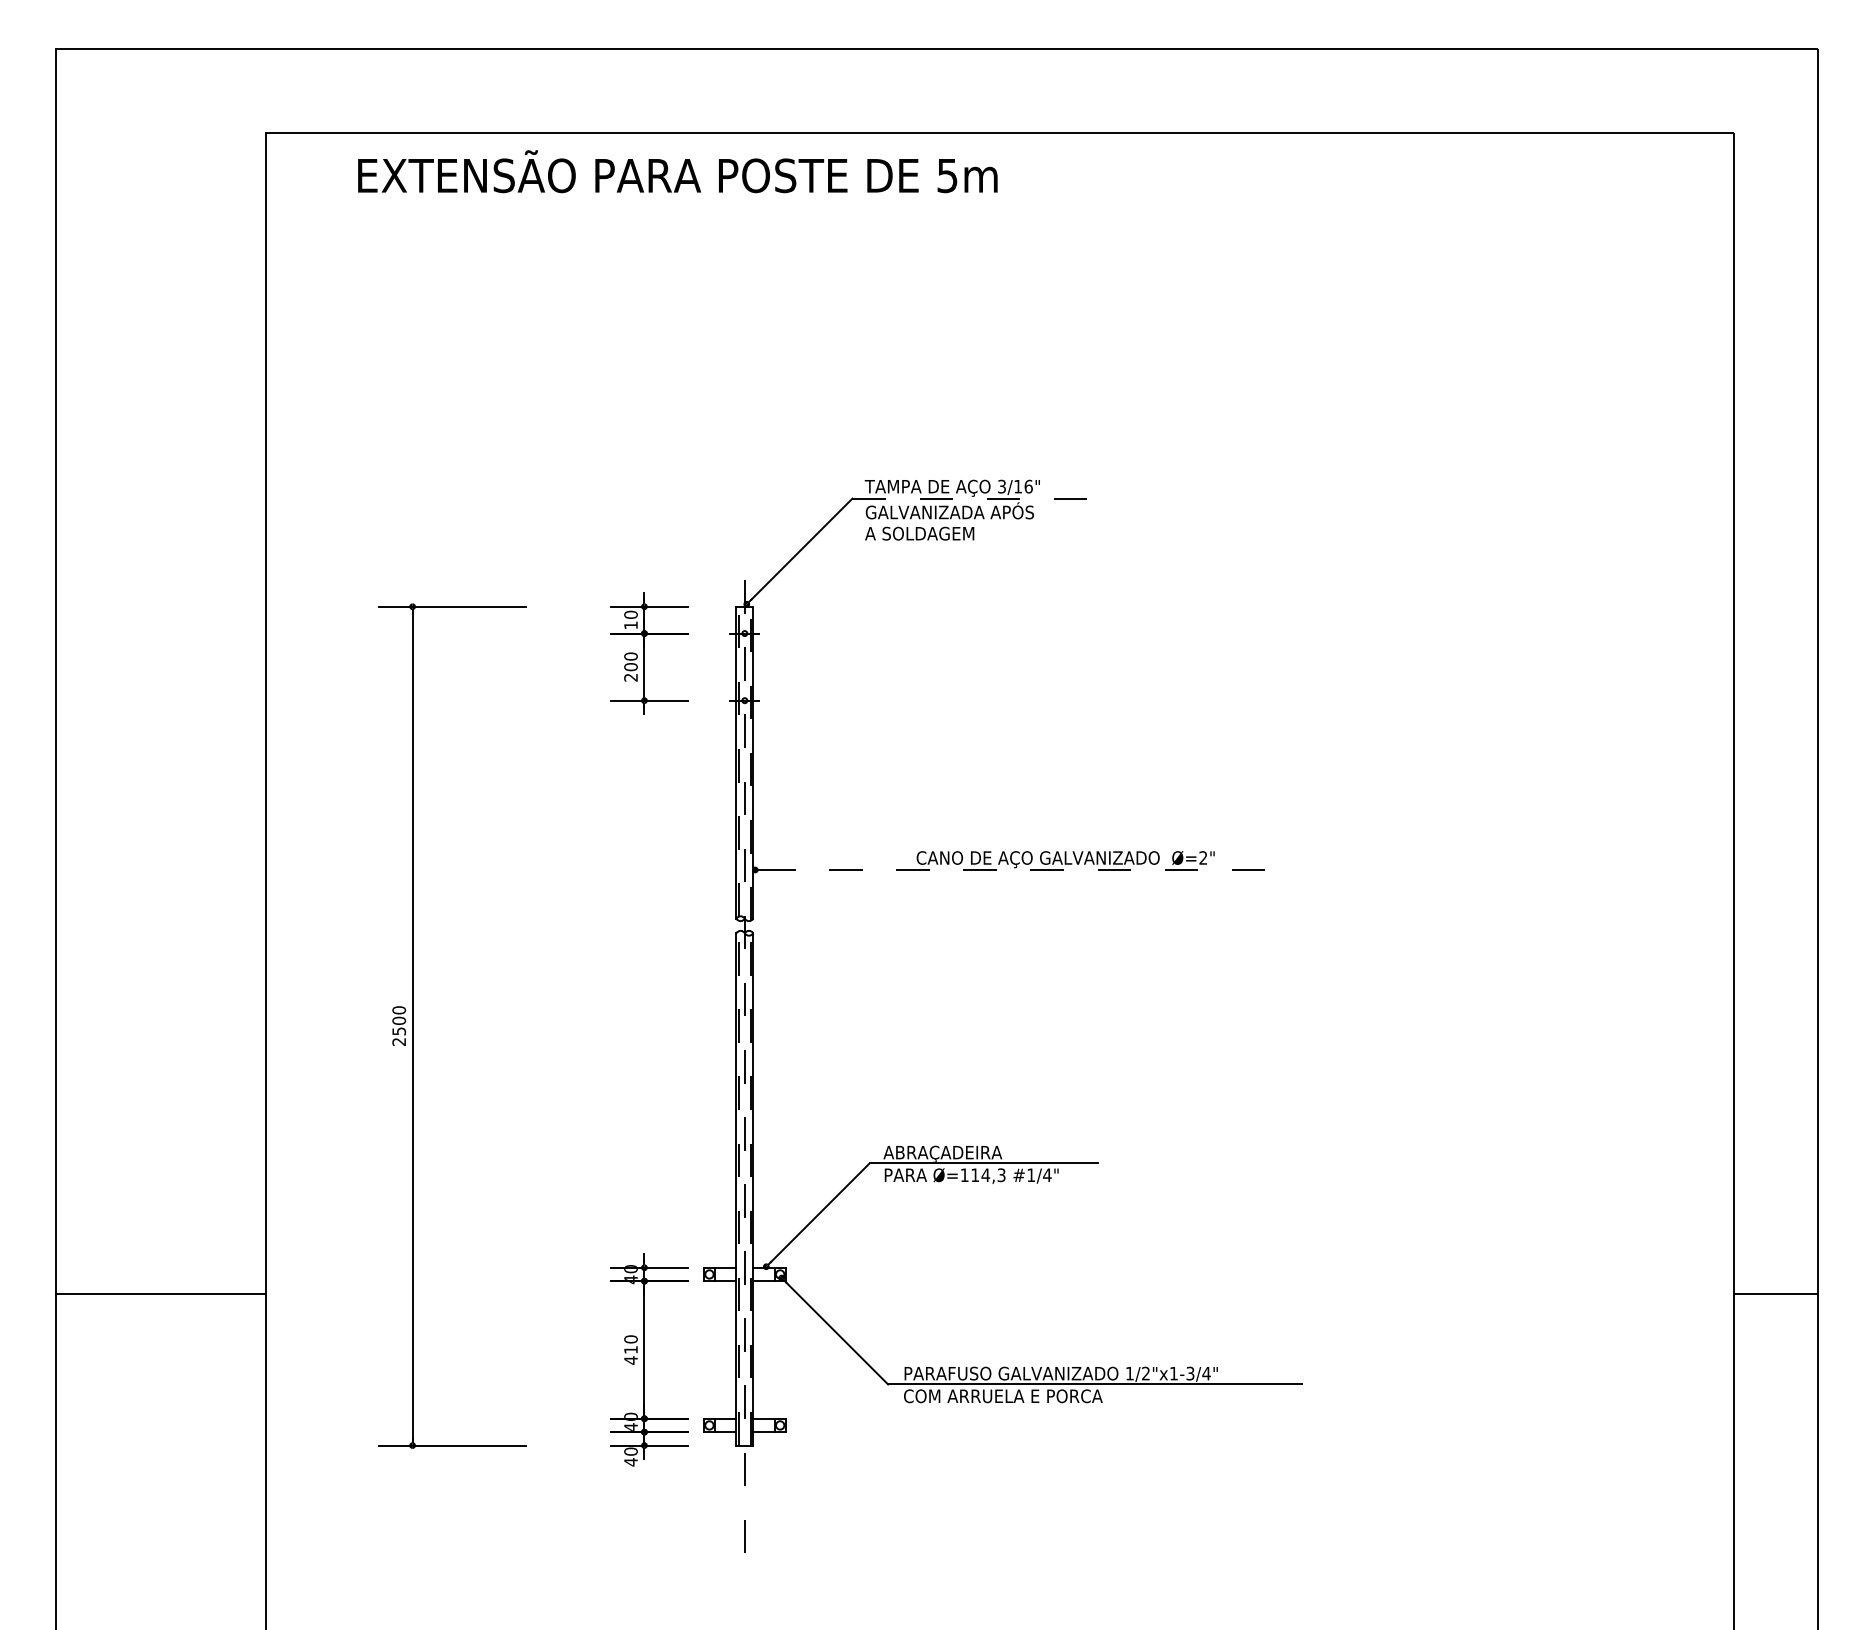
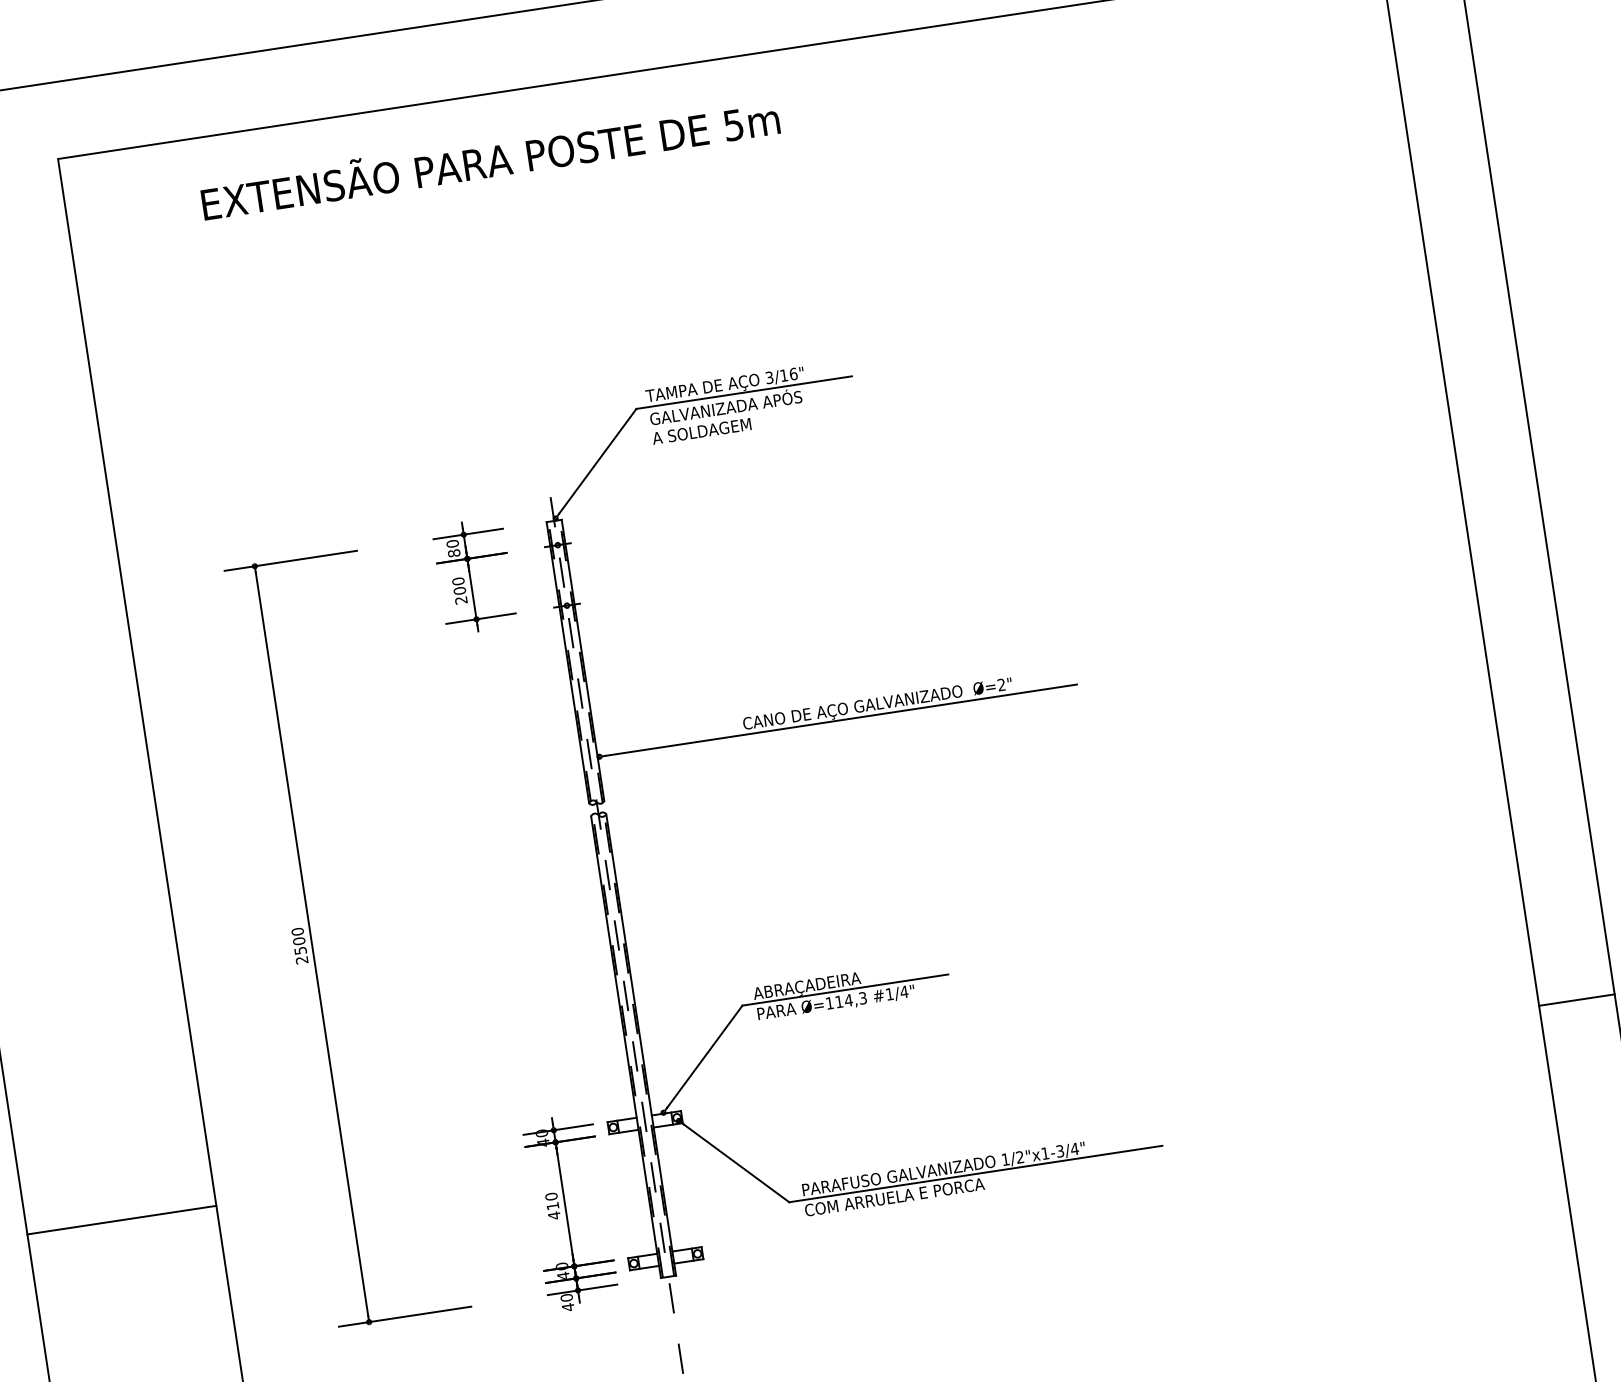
text: (677, 171) -> (489, 158), moved
line: (972, 498) -> (744, 392), dashed -> solid
text: (630, 625) -> (453, 553), 10 -> 80
line: (1023, 869) -> (841, 719), dashed -> solid

